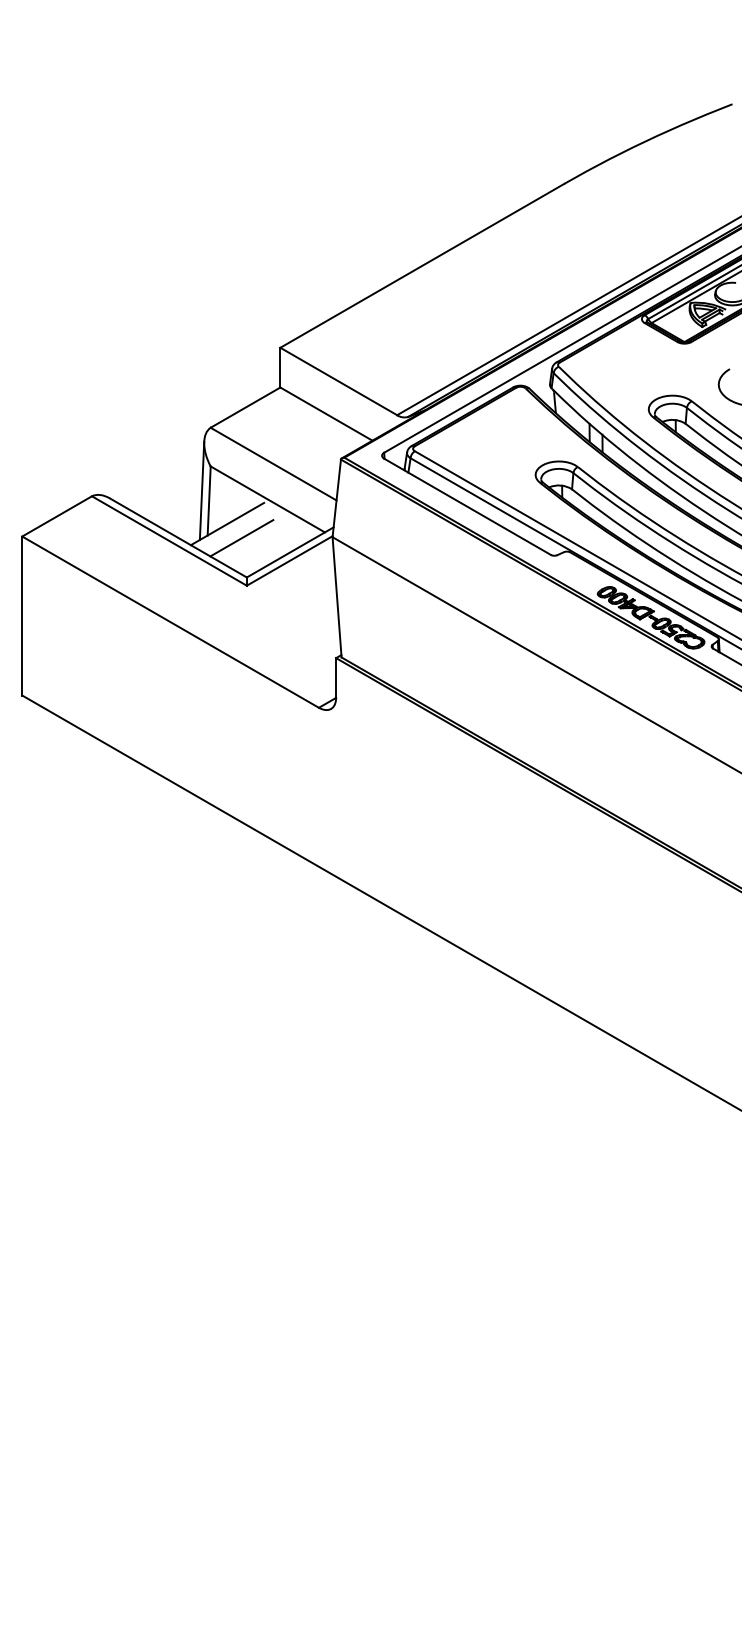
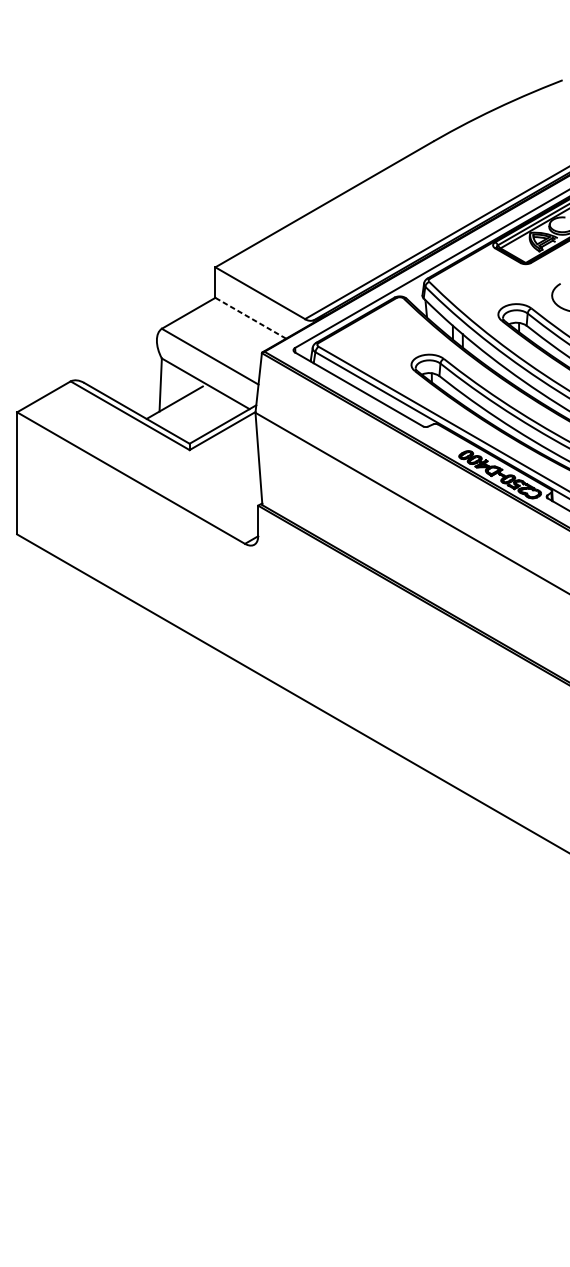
line: (326, 413) -> (250, 317), solid -> dashed
line: (201, 490) -> (154, 376), removed
line: (241, 538) -> (185, 413), removed

